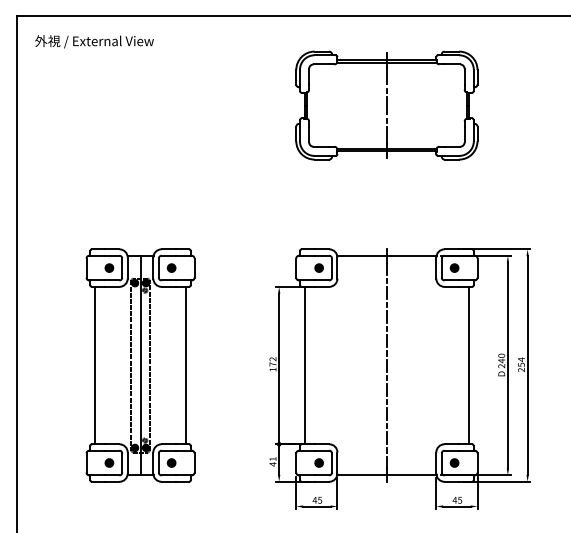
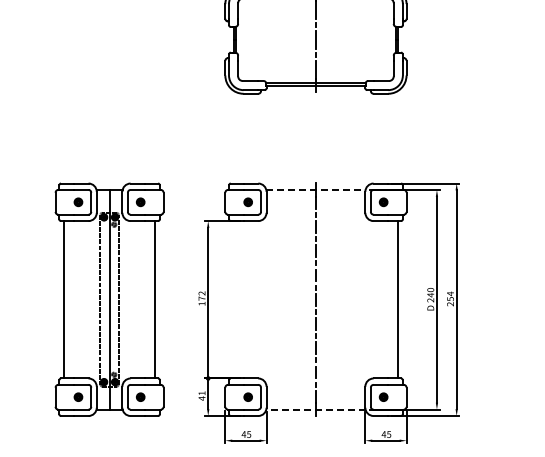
line: (386, 255) -> (315, 189), solid -> dashed
part: (140, 365) -> (109, 299), moved
line: (304, 365) -> (233, 299), removed
line: (386, 475) -> (315, 409), solid -> dashed

